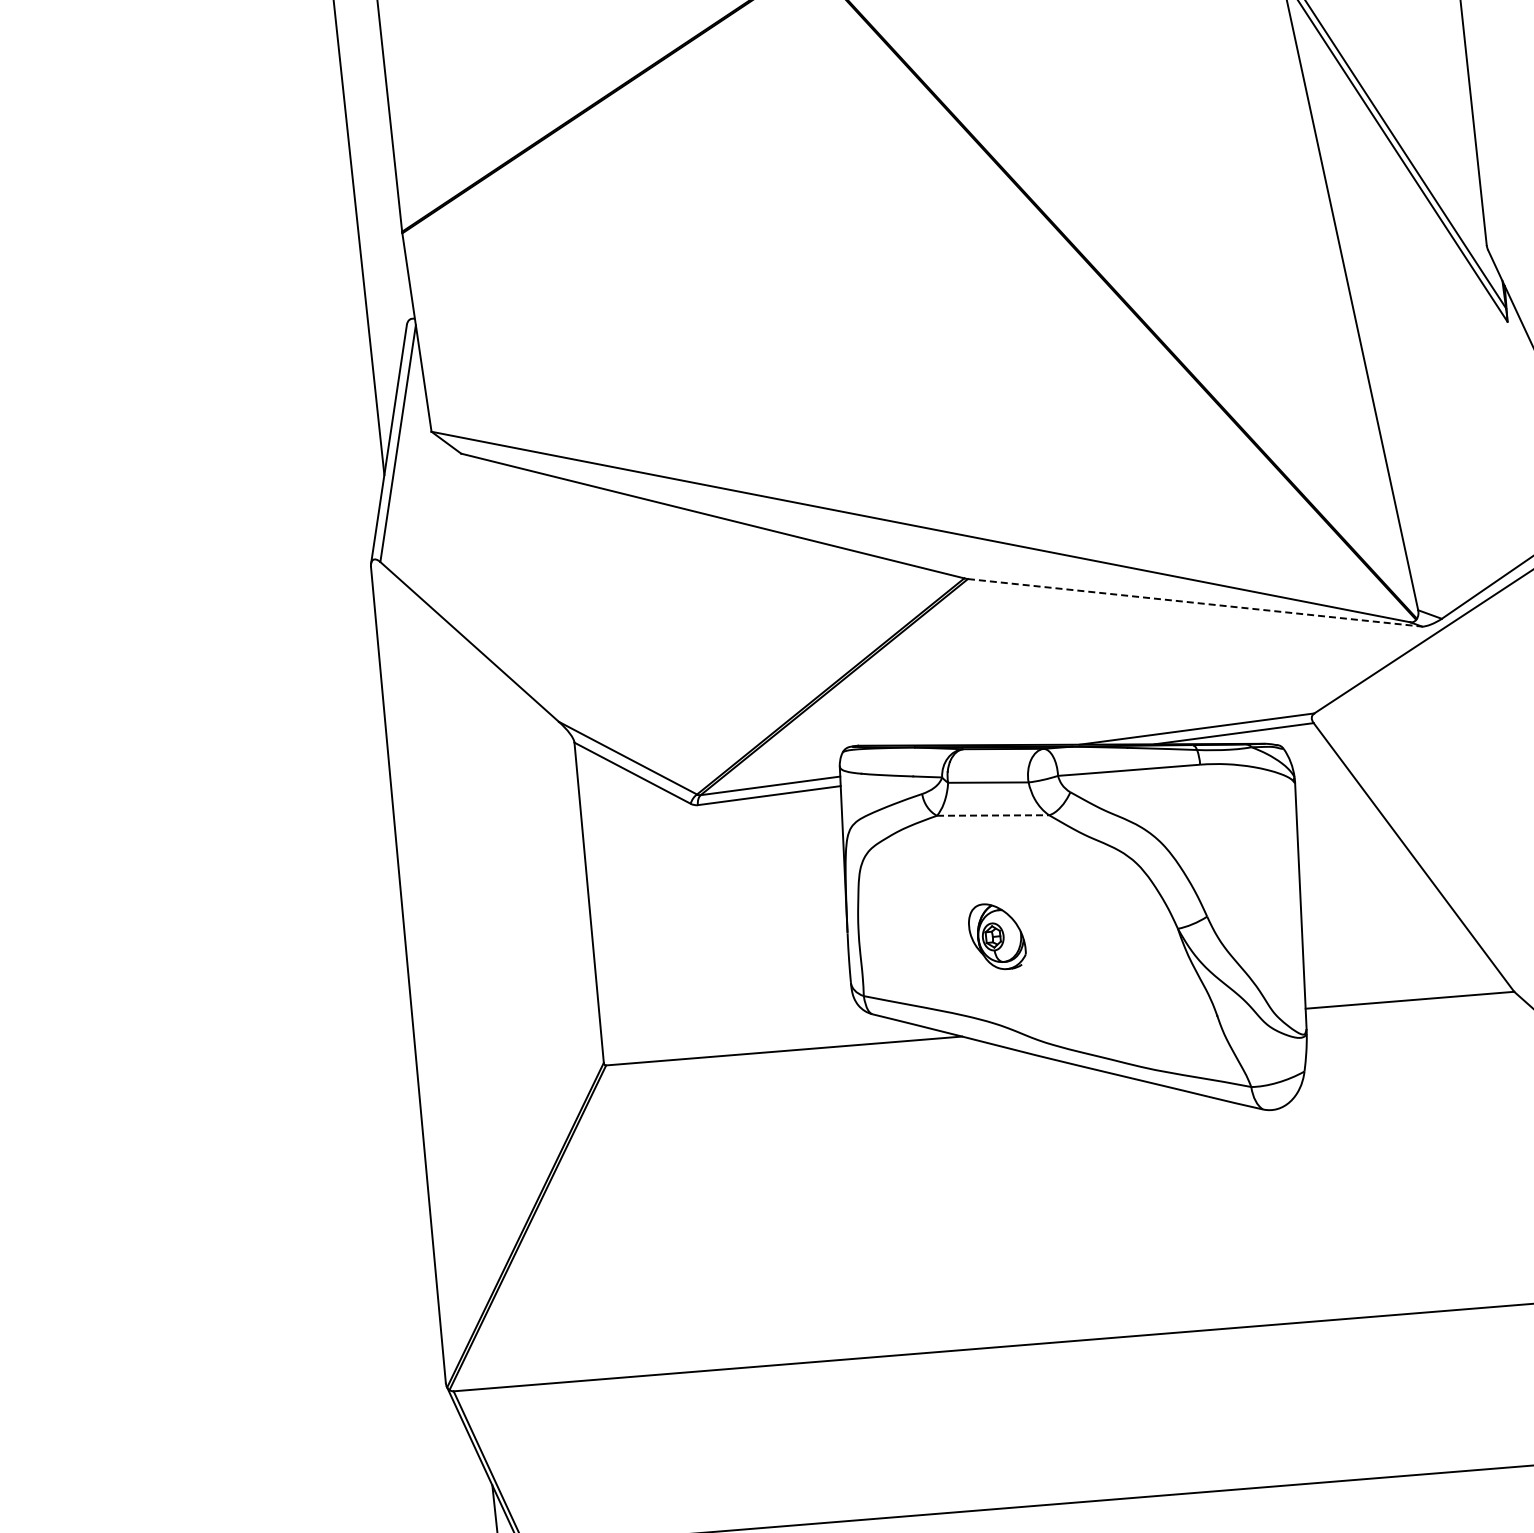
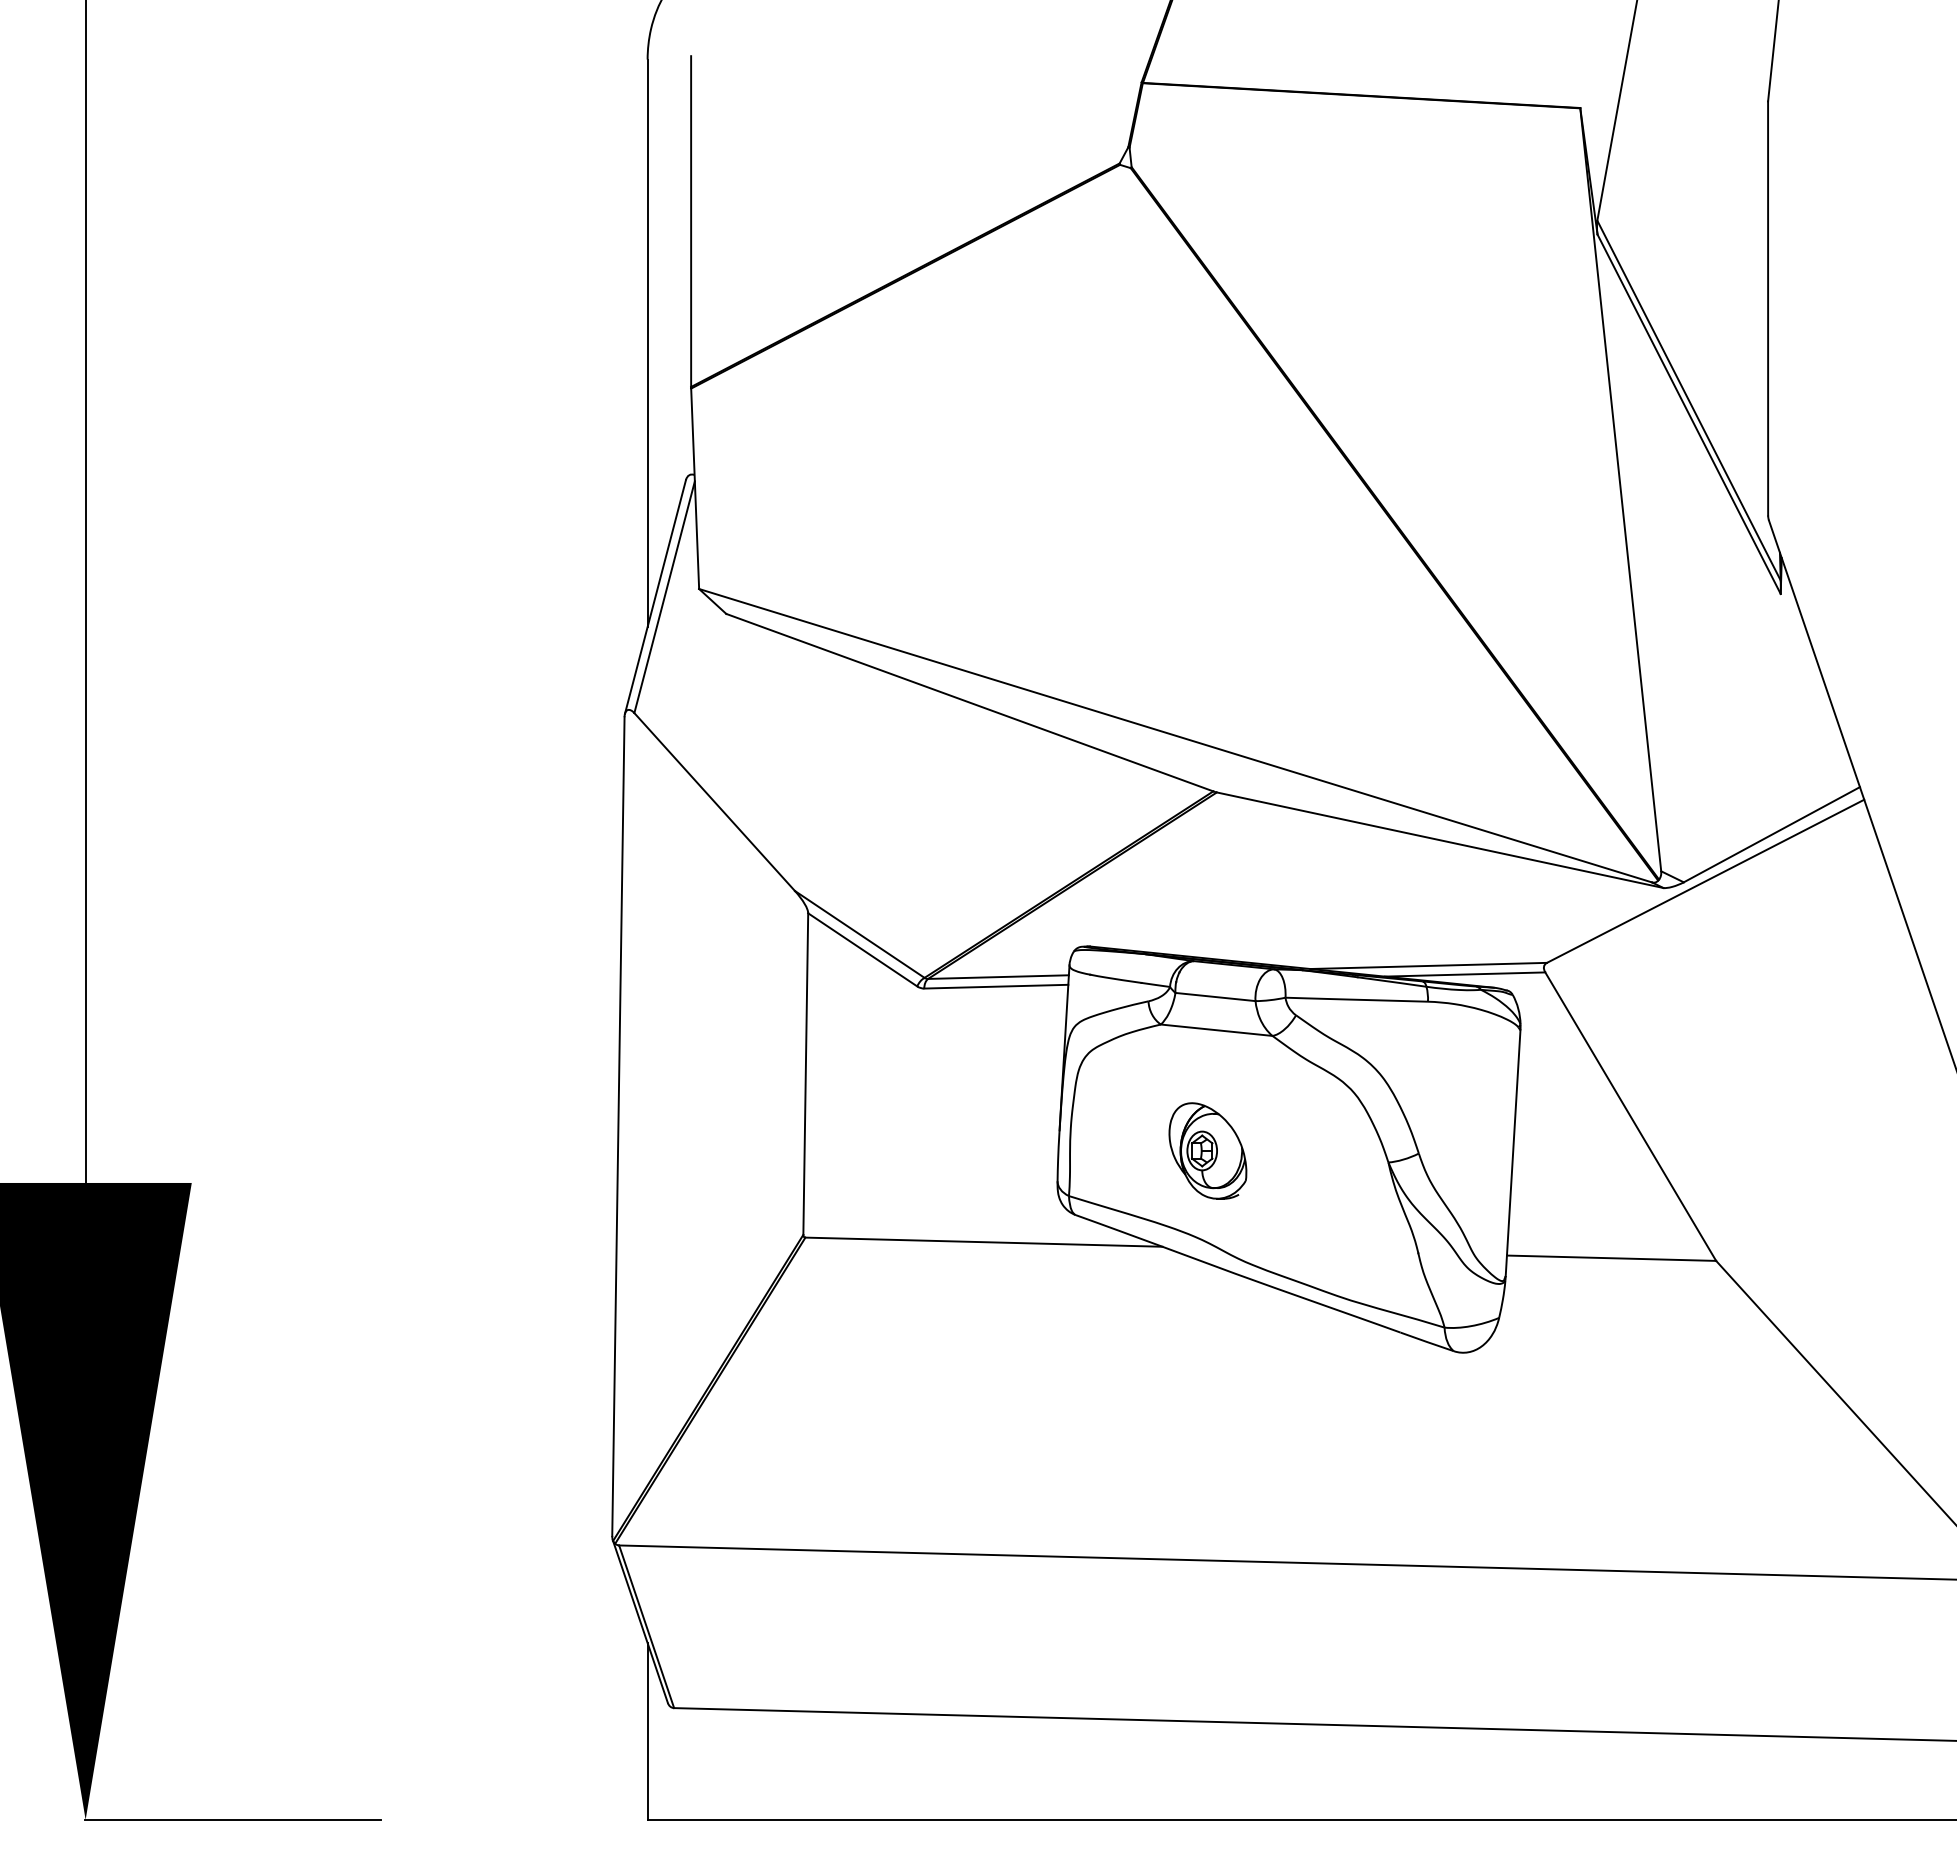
line: (1195, 603) -> (1440, 840), dashed -> solid
line: (993, 815) -> (1217, 1030), dashed -> solid
part: (996, 936) -> (1207, 1150), size x1.43

